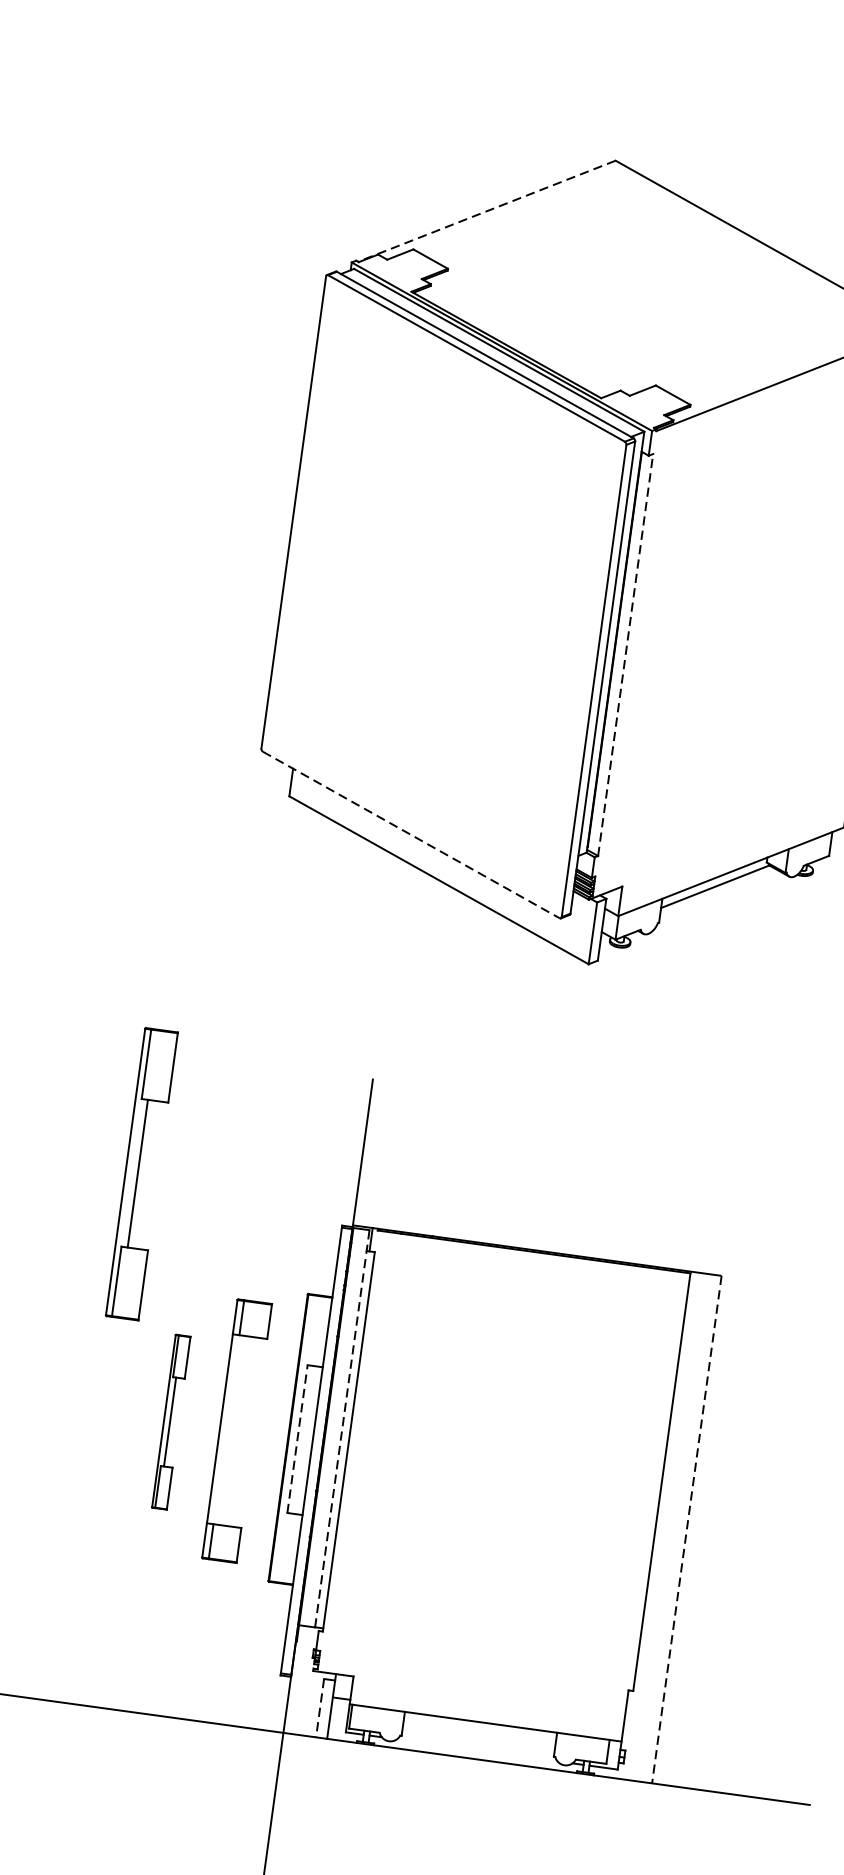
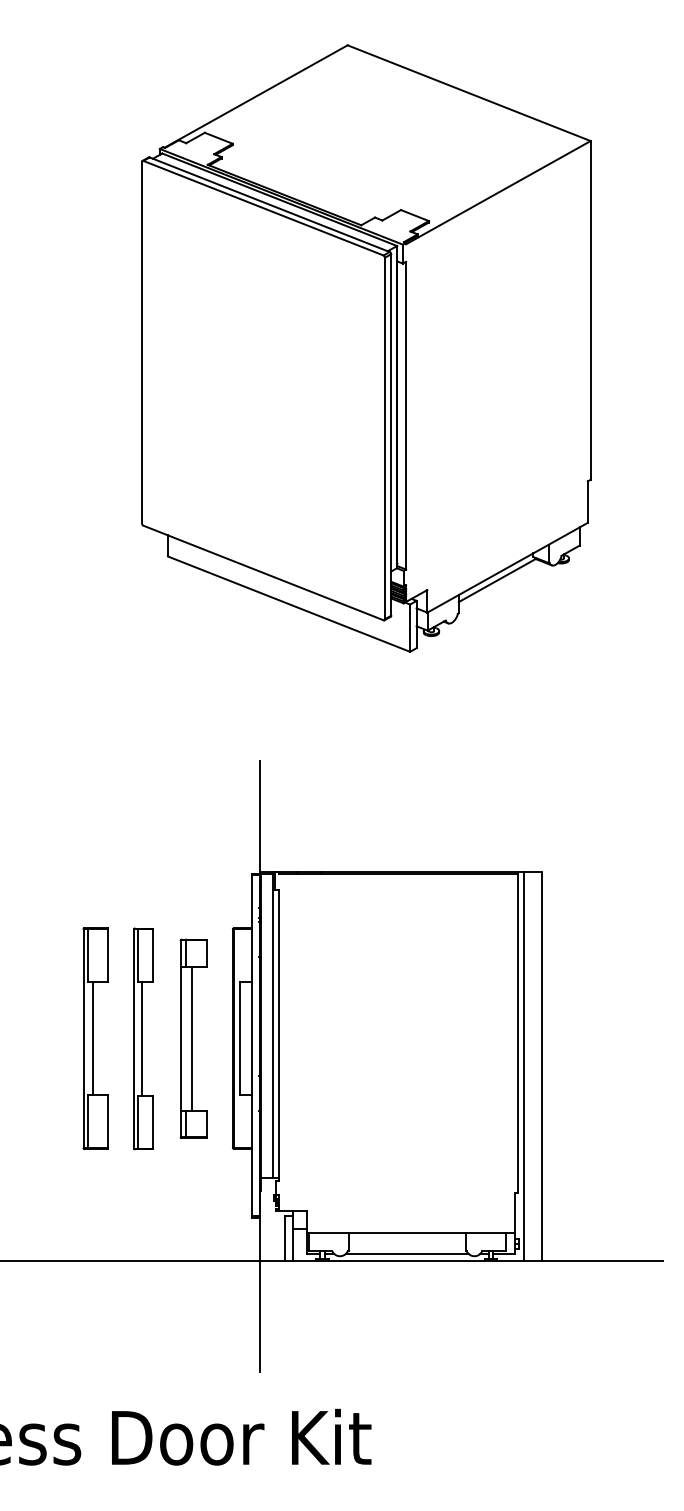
line: (487, 211) -> (256, 96), dashed -> solid
line: (626, 654) -> (406, 415), dashed -> solid
line: (411, 835) -> (263, 573), dashed -> solid
part: (141, 1174) -> (95, 1038), moved
part: (171, 1421) -> (143, 1038), size x1.67
line: (342, 1427) -> (272, 1025), dashed -> solid
line: (235, 1430) -> (192, 1038), added
line: (297, 1439) -> (240, 1038), dashed -> solid
line: (663, 1526) -> (524, 1066), added
line: (687, 1530) -> (542, 1067), dashed -> solid
line: (319, 1708) -> (284, 1238), dashed -> solid
line: (476, 1749) -> (406, 1253), added

